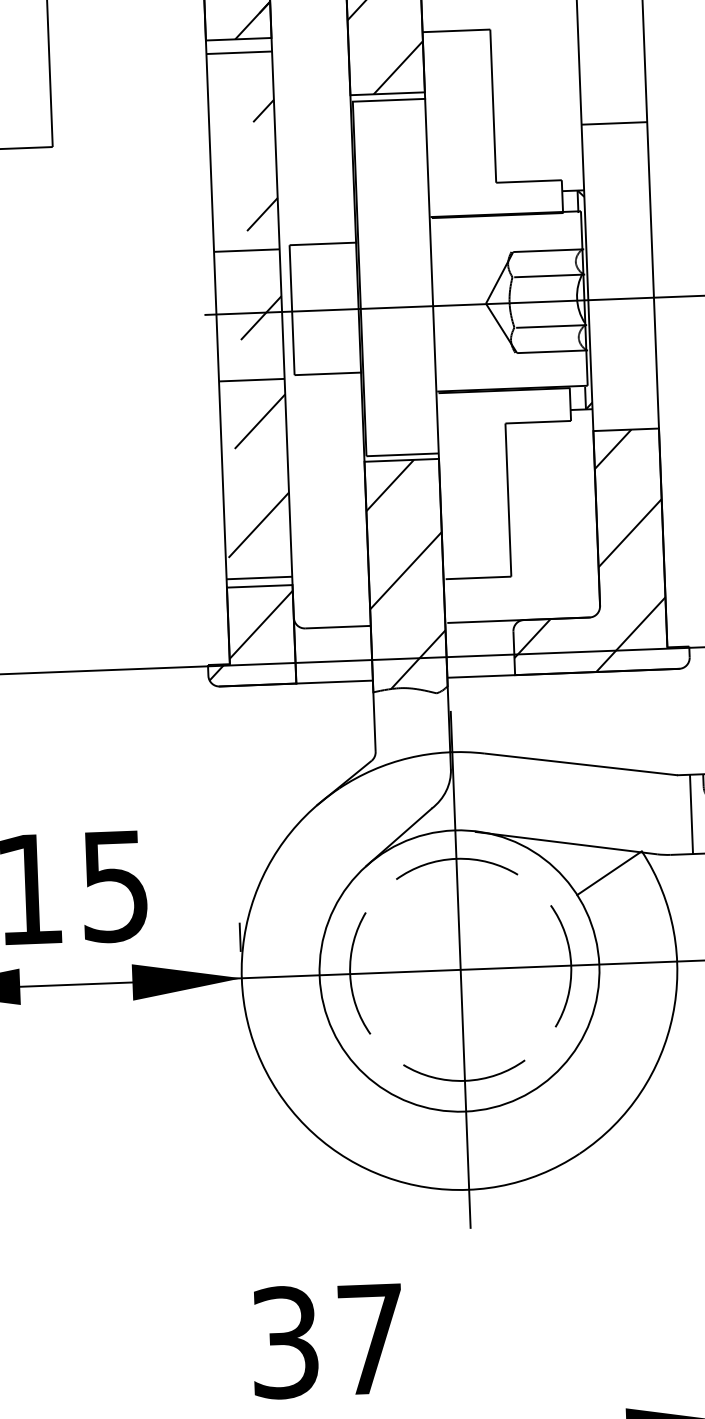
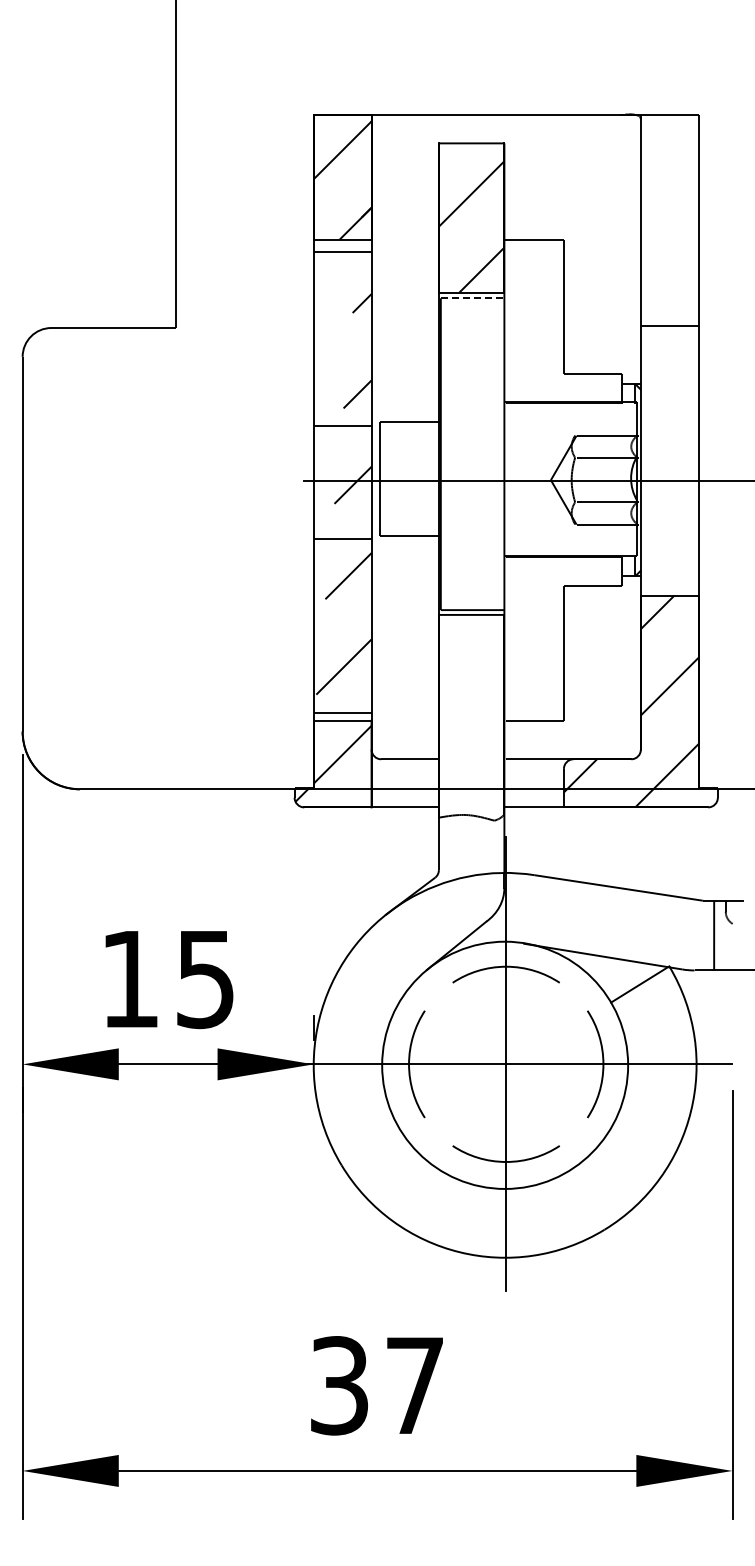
line: (388, 100) -> (472, 298), solid -> dashed
hatch: (405, 573) -> (471, 714), removed

